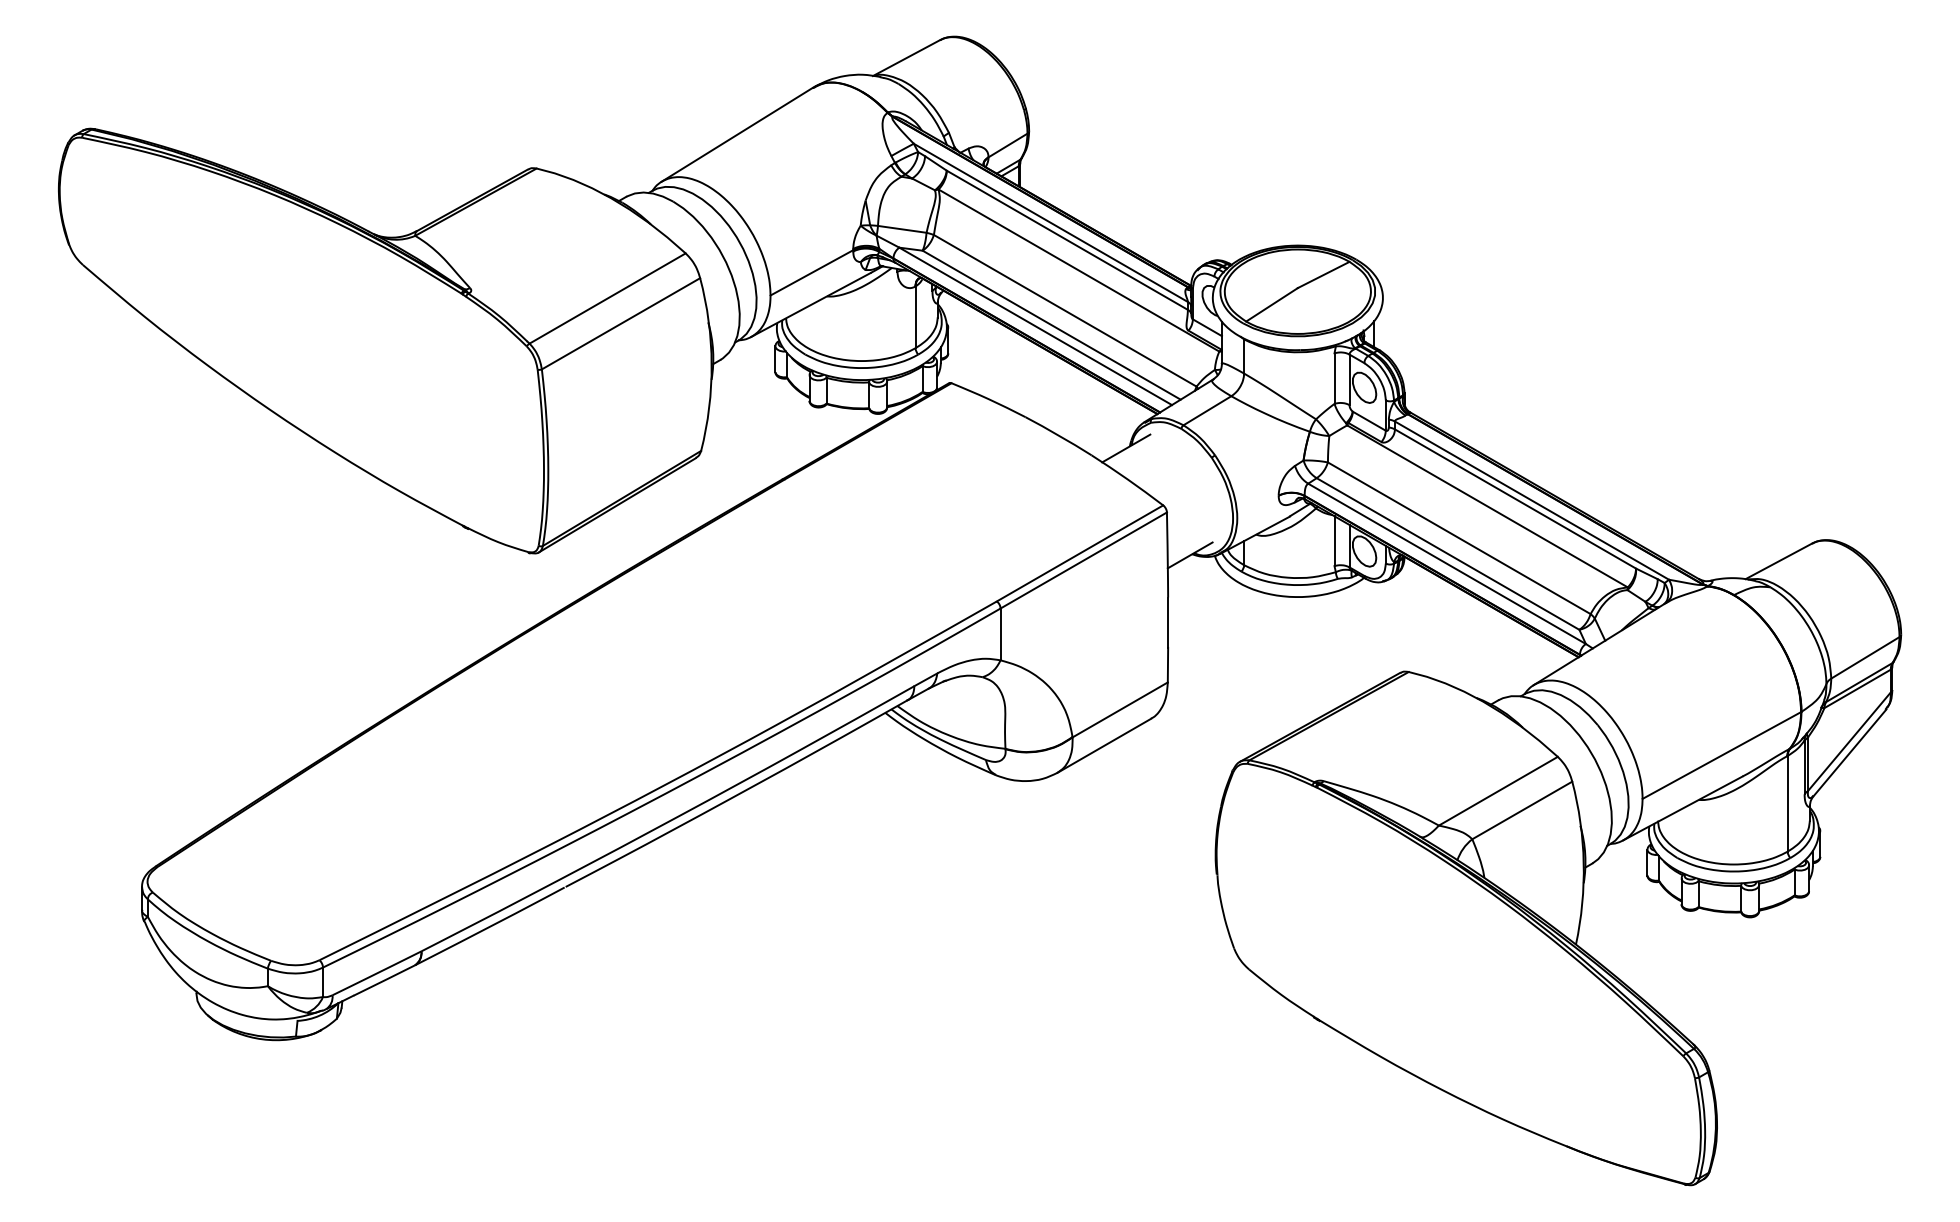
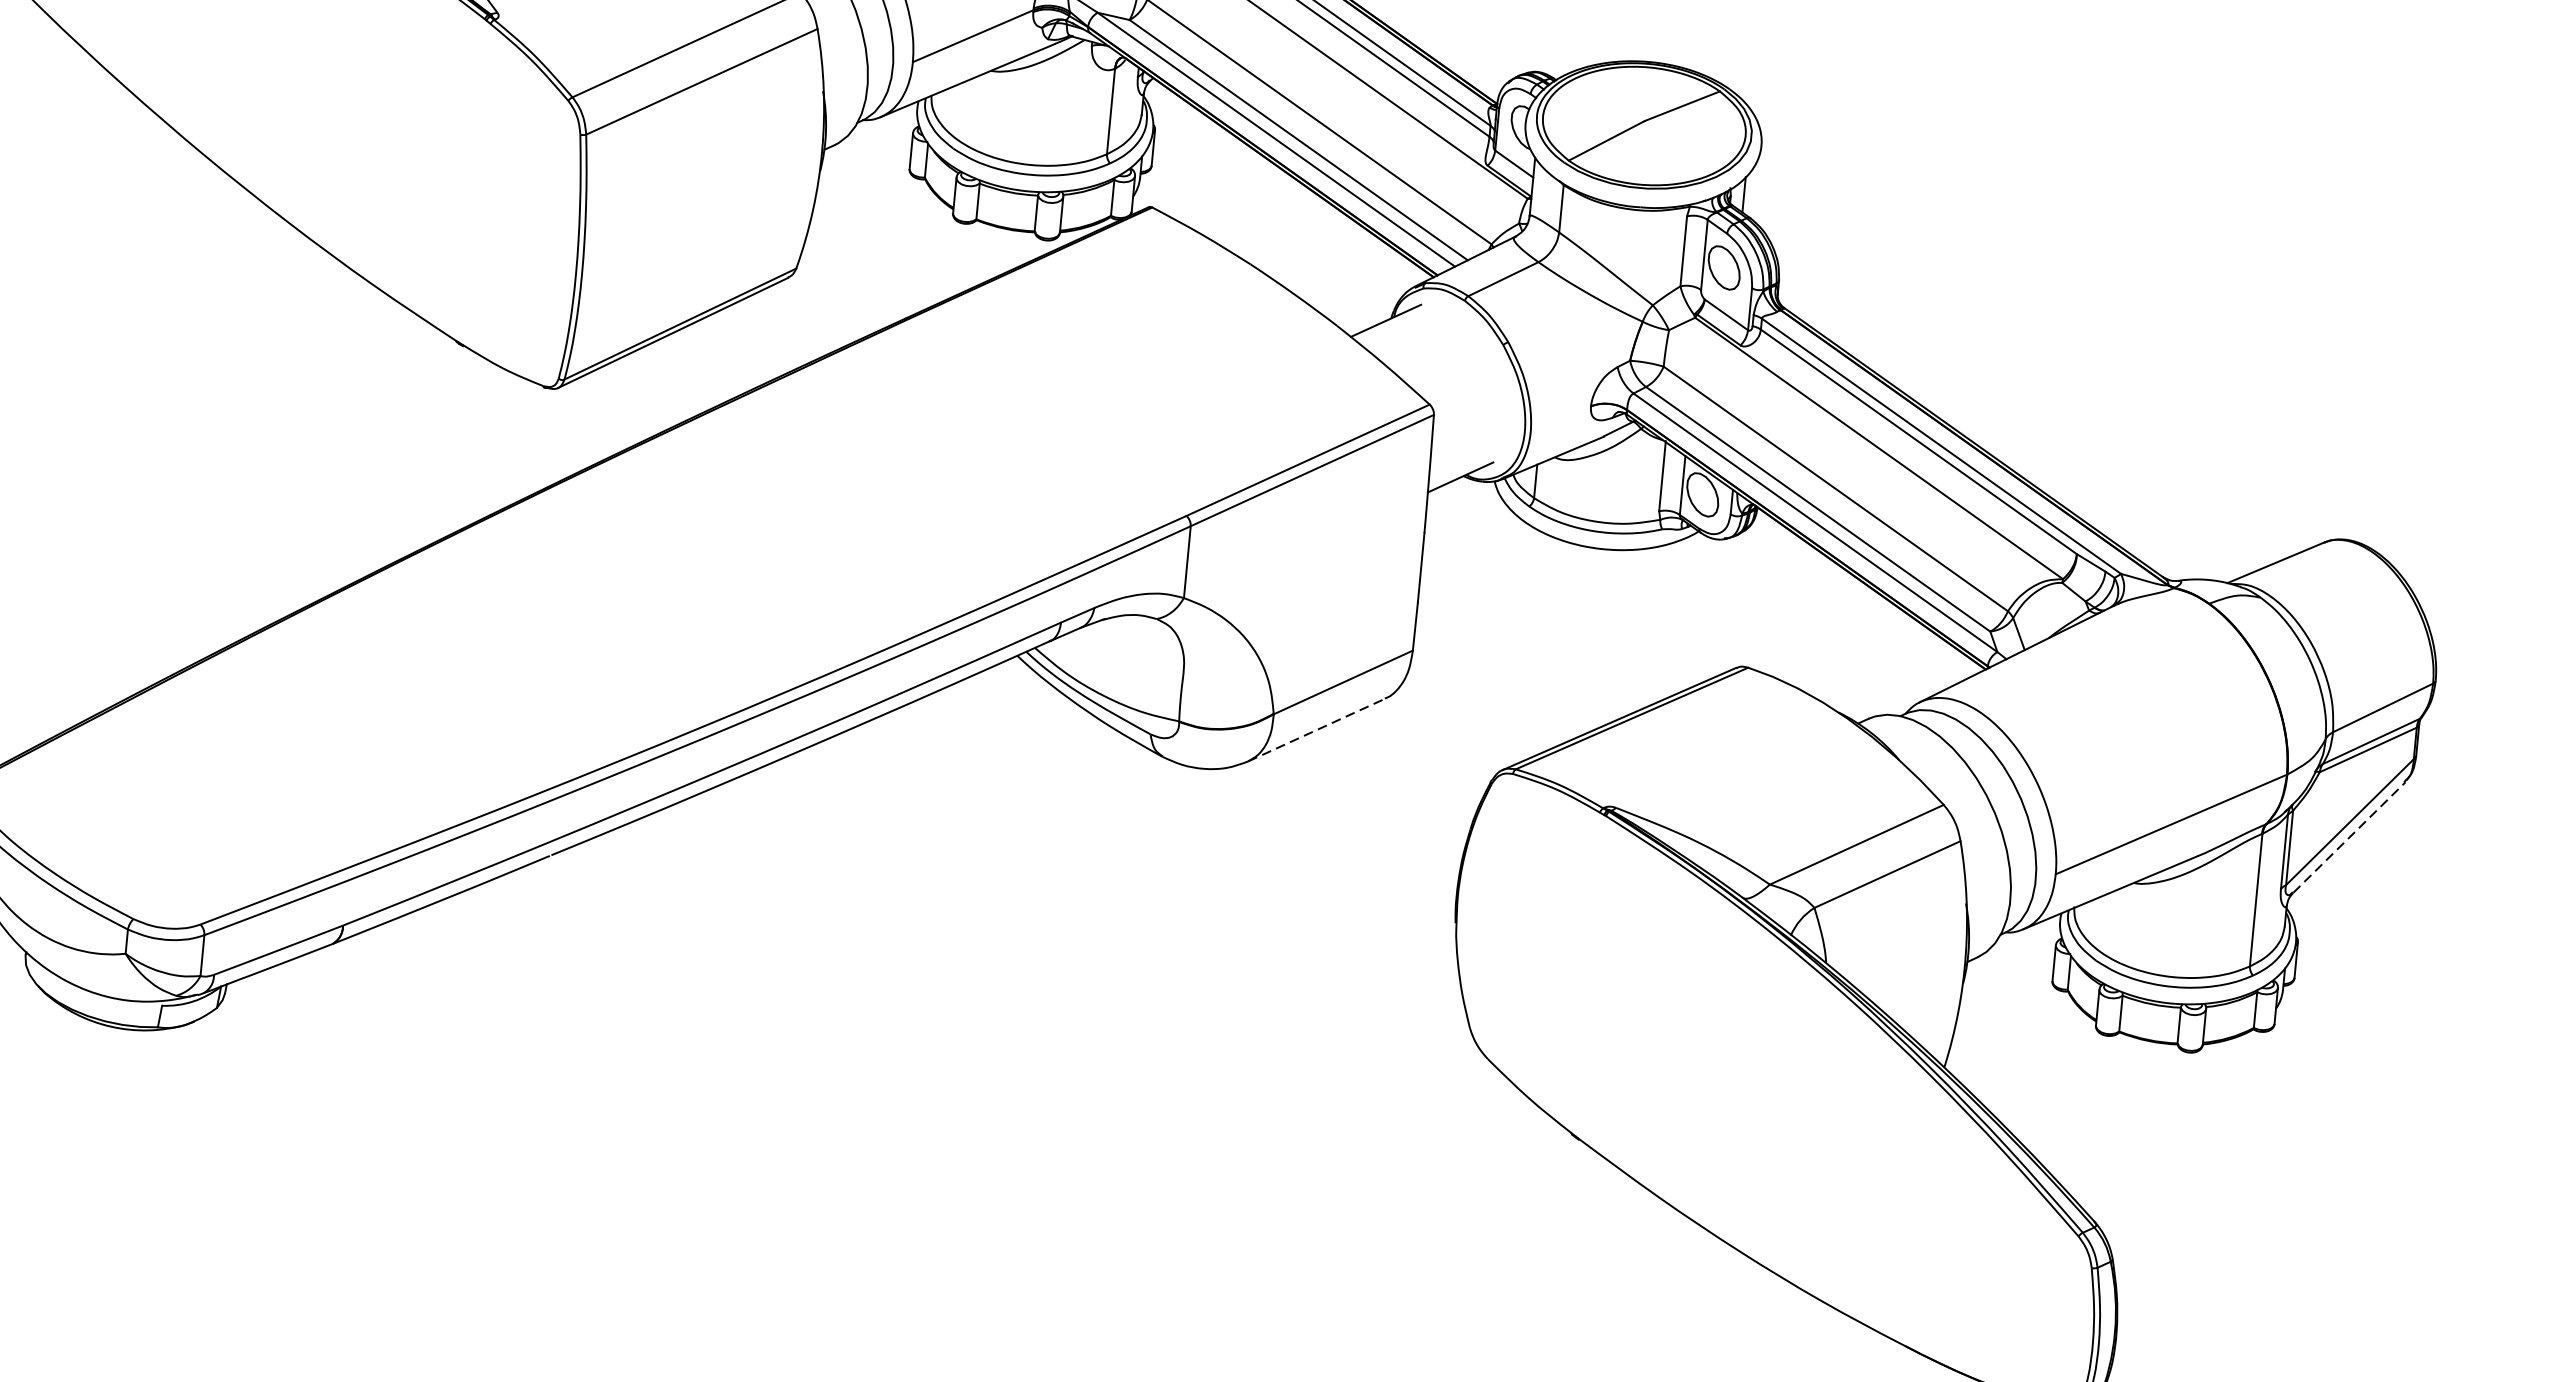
line: (1104, 745) -> (1316, 729), solid -> dashed
line: (1850, 752) -> (2350, 837), solid -> dashed

